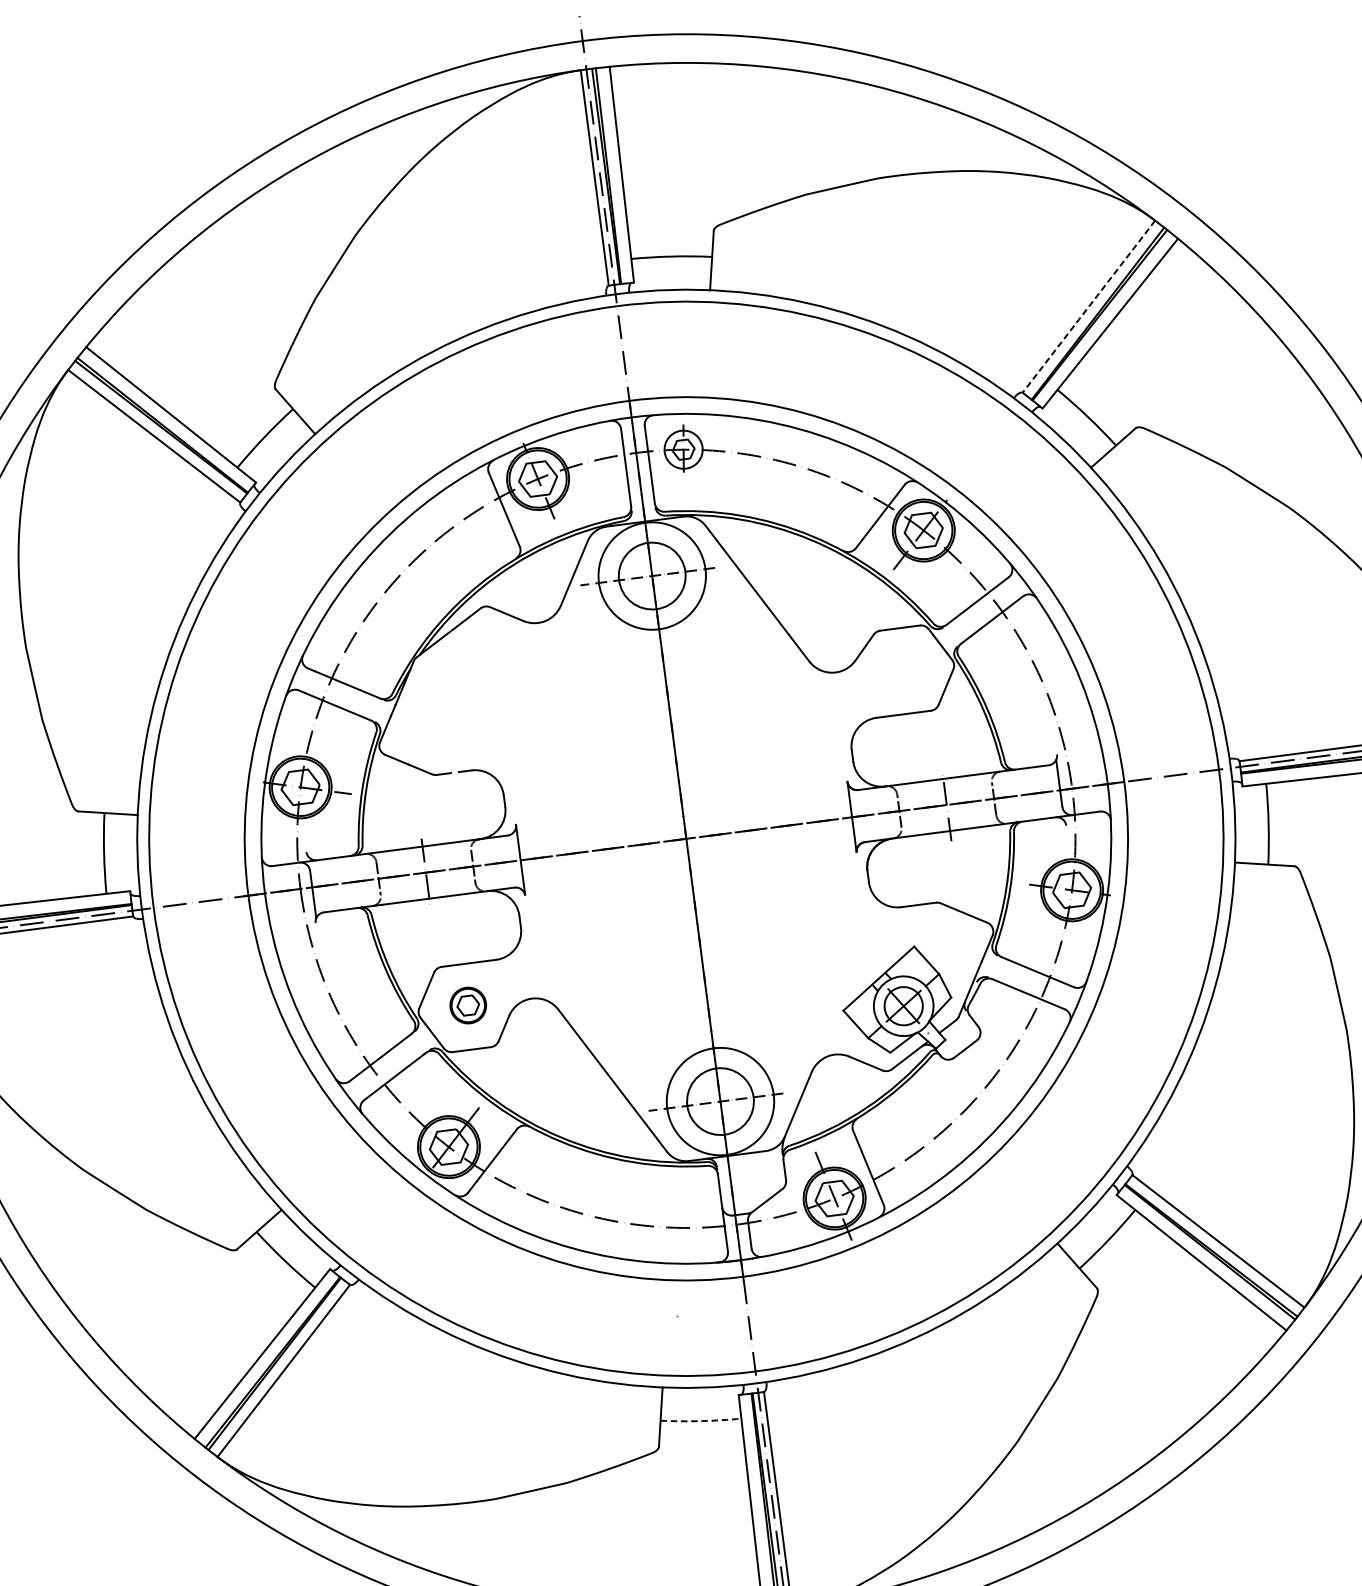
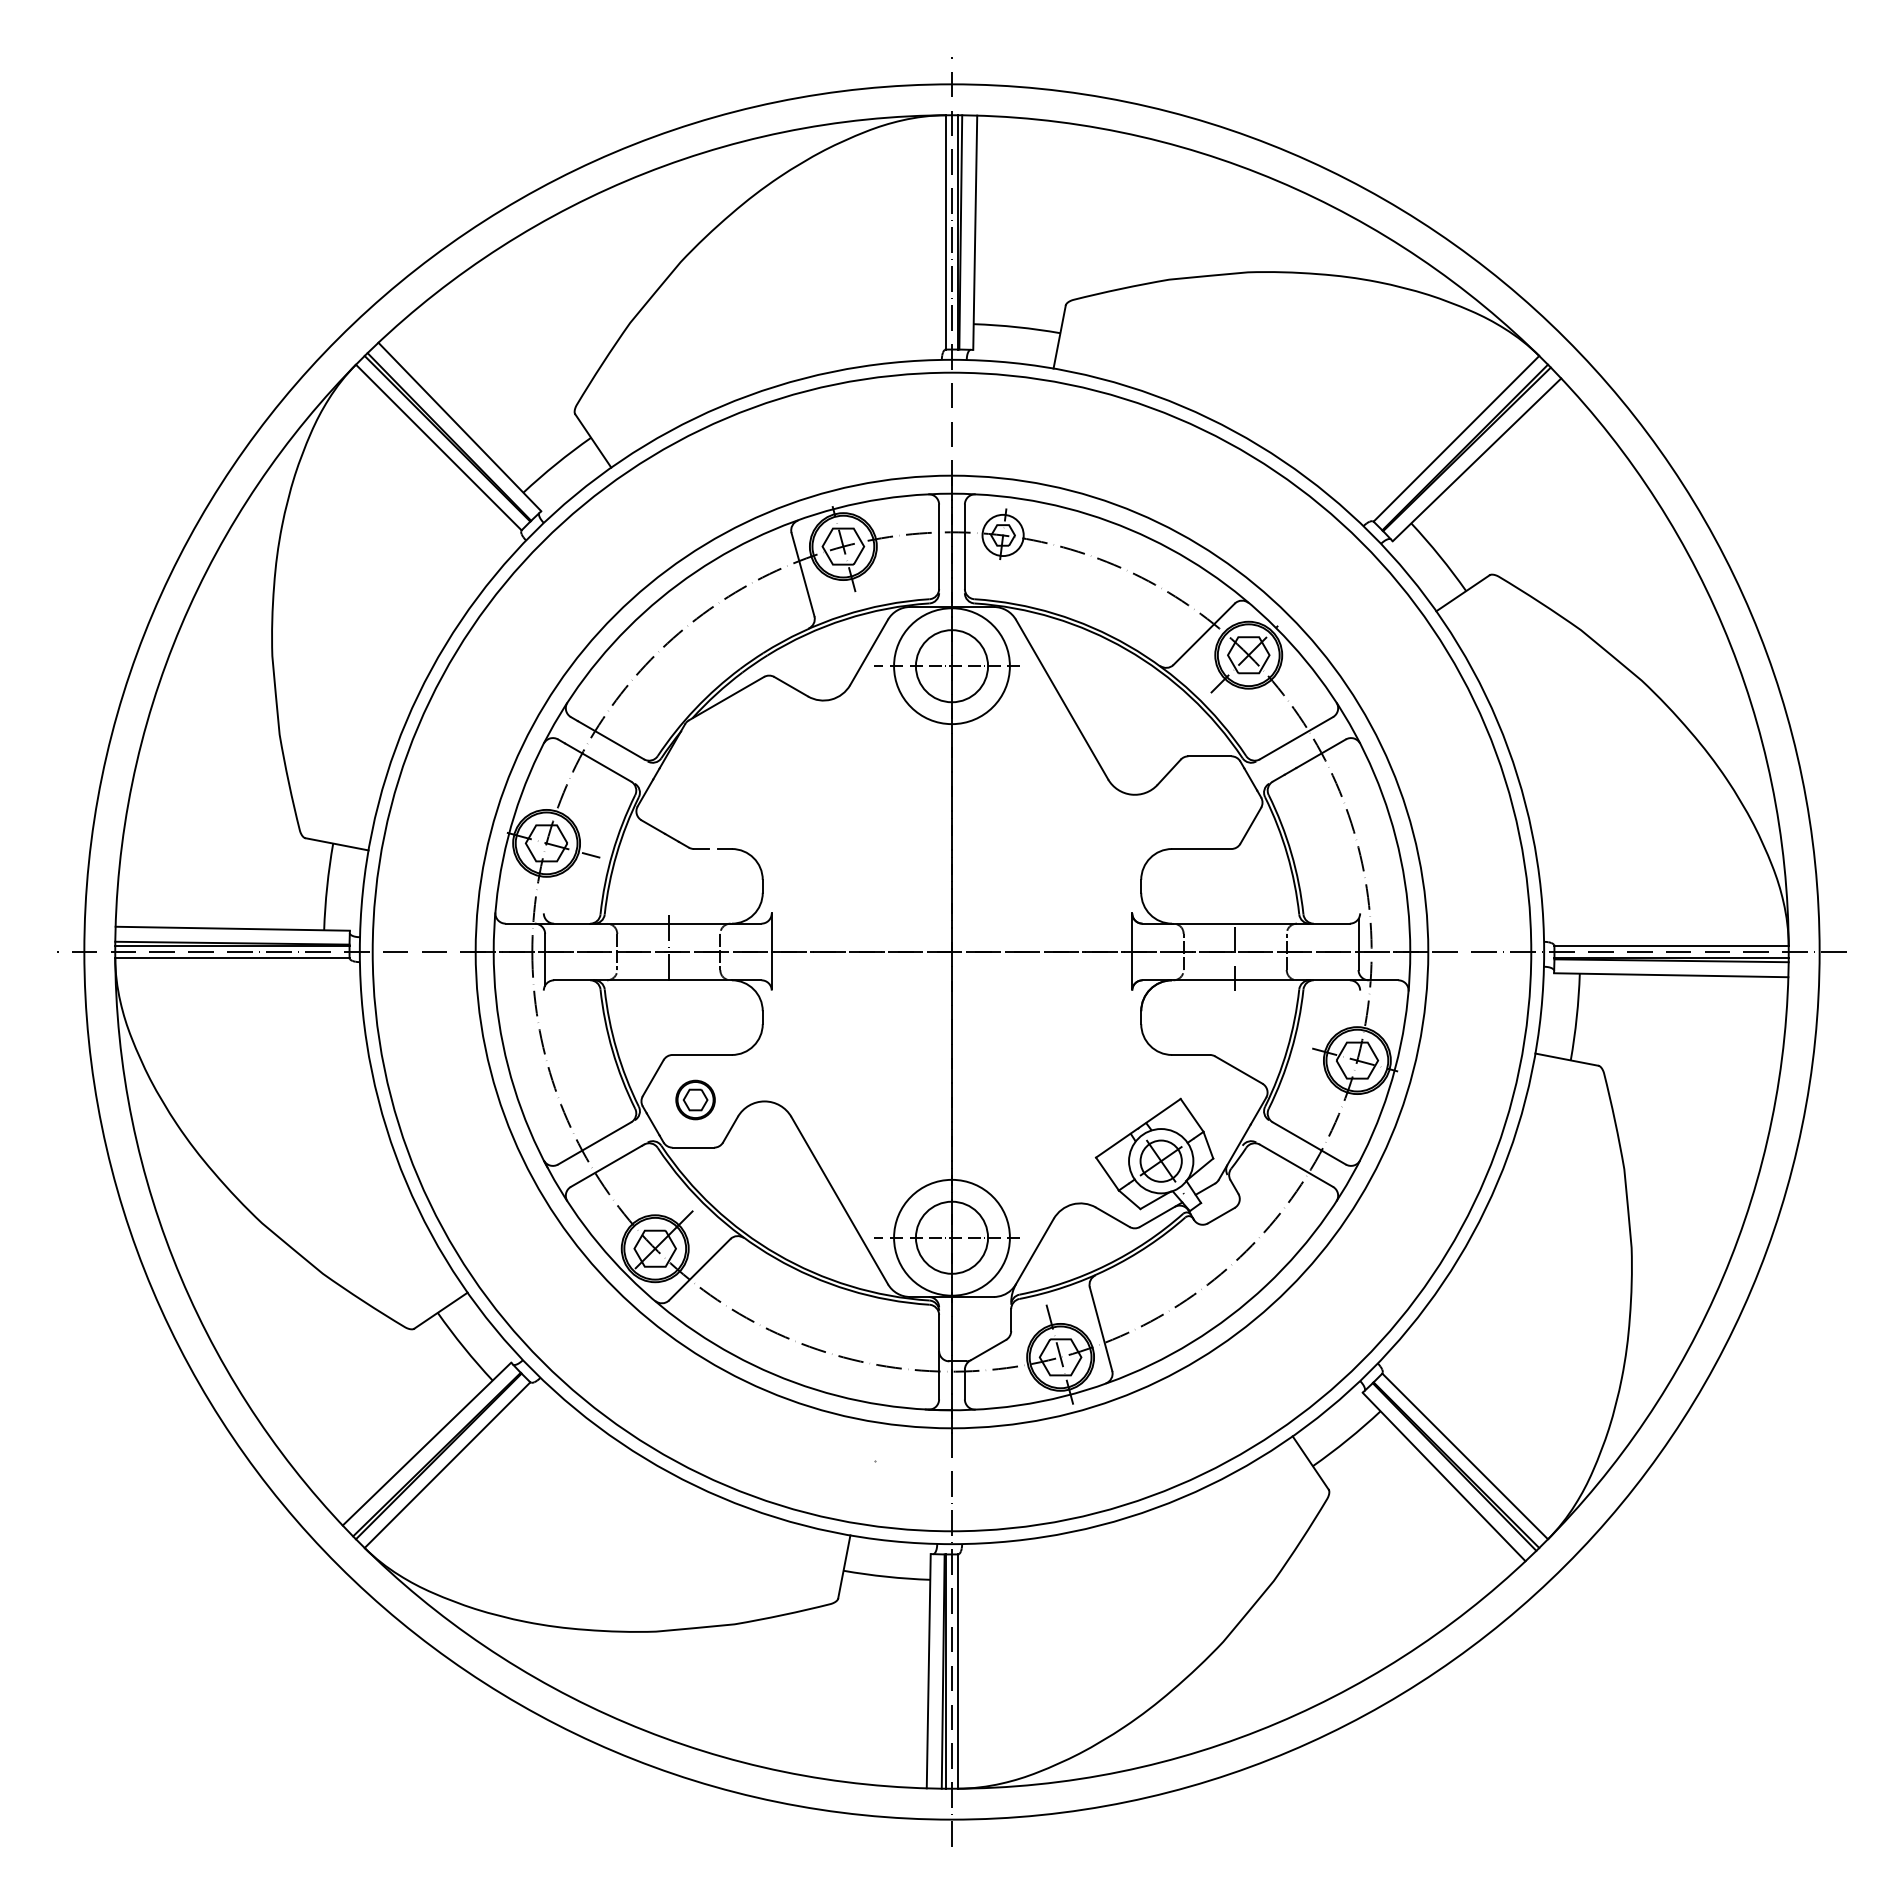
line: (1089, 307) -> (1456, 439), dashed -> solid
arc: (700, 1420) -> (886, 1576), dashed -> solid

